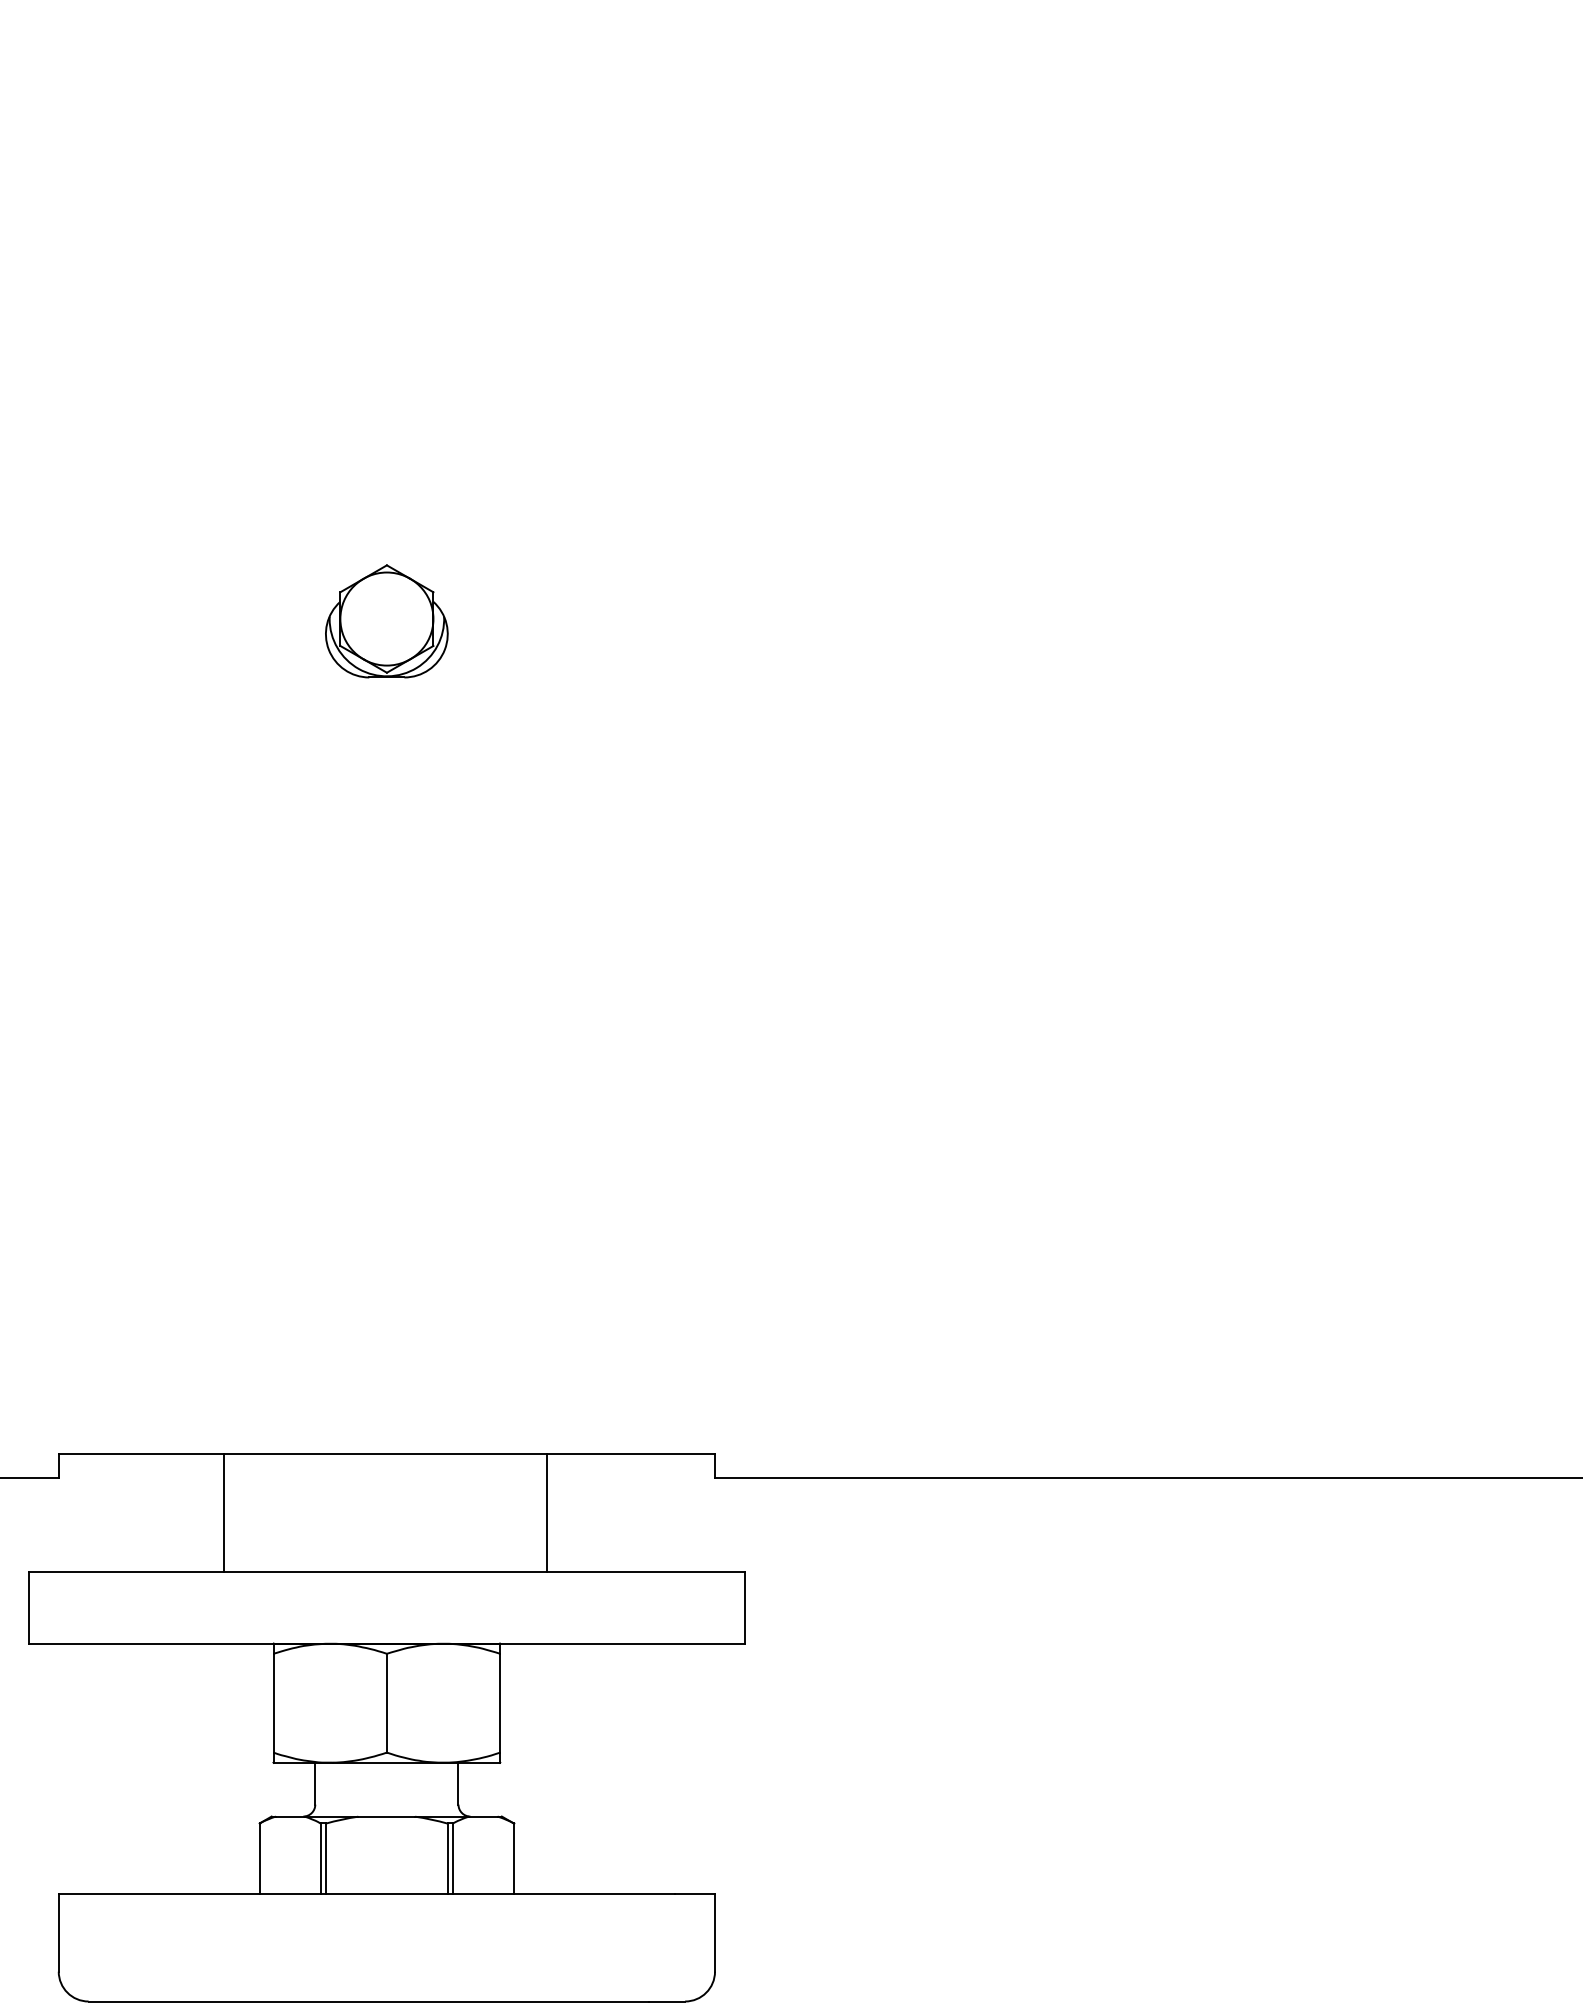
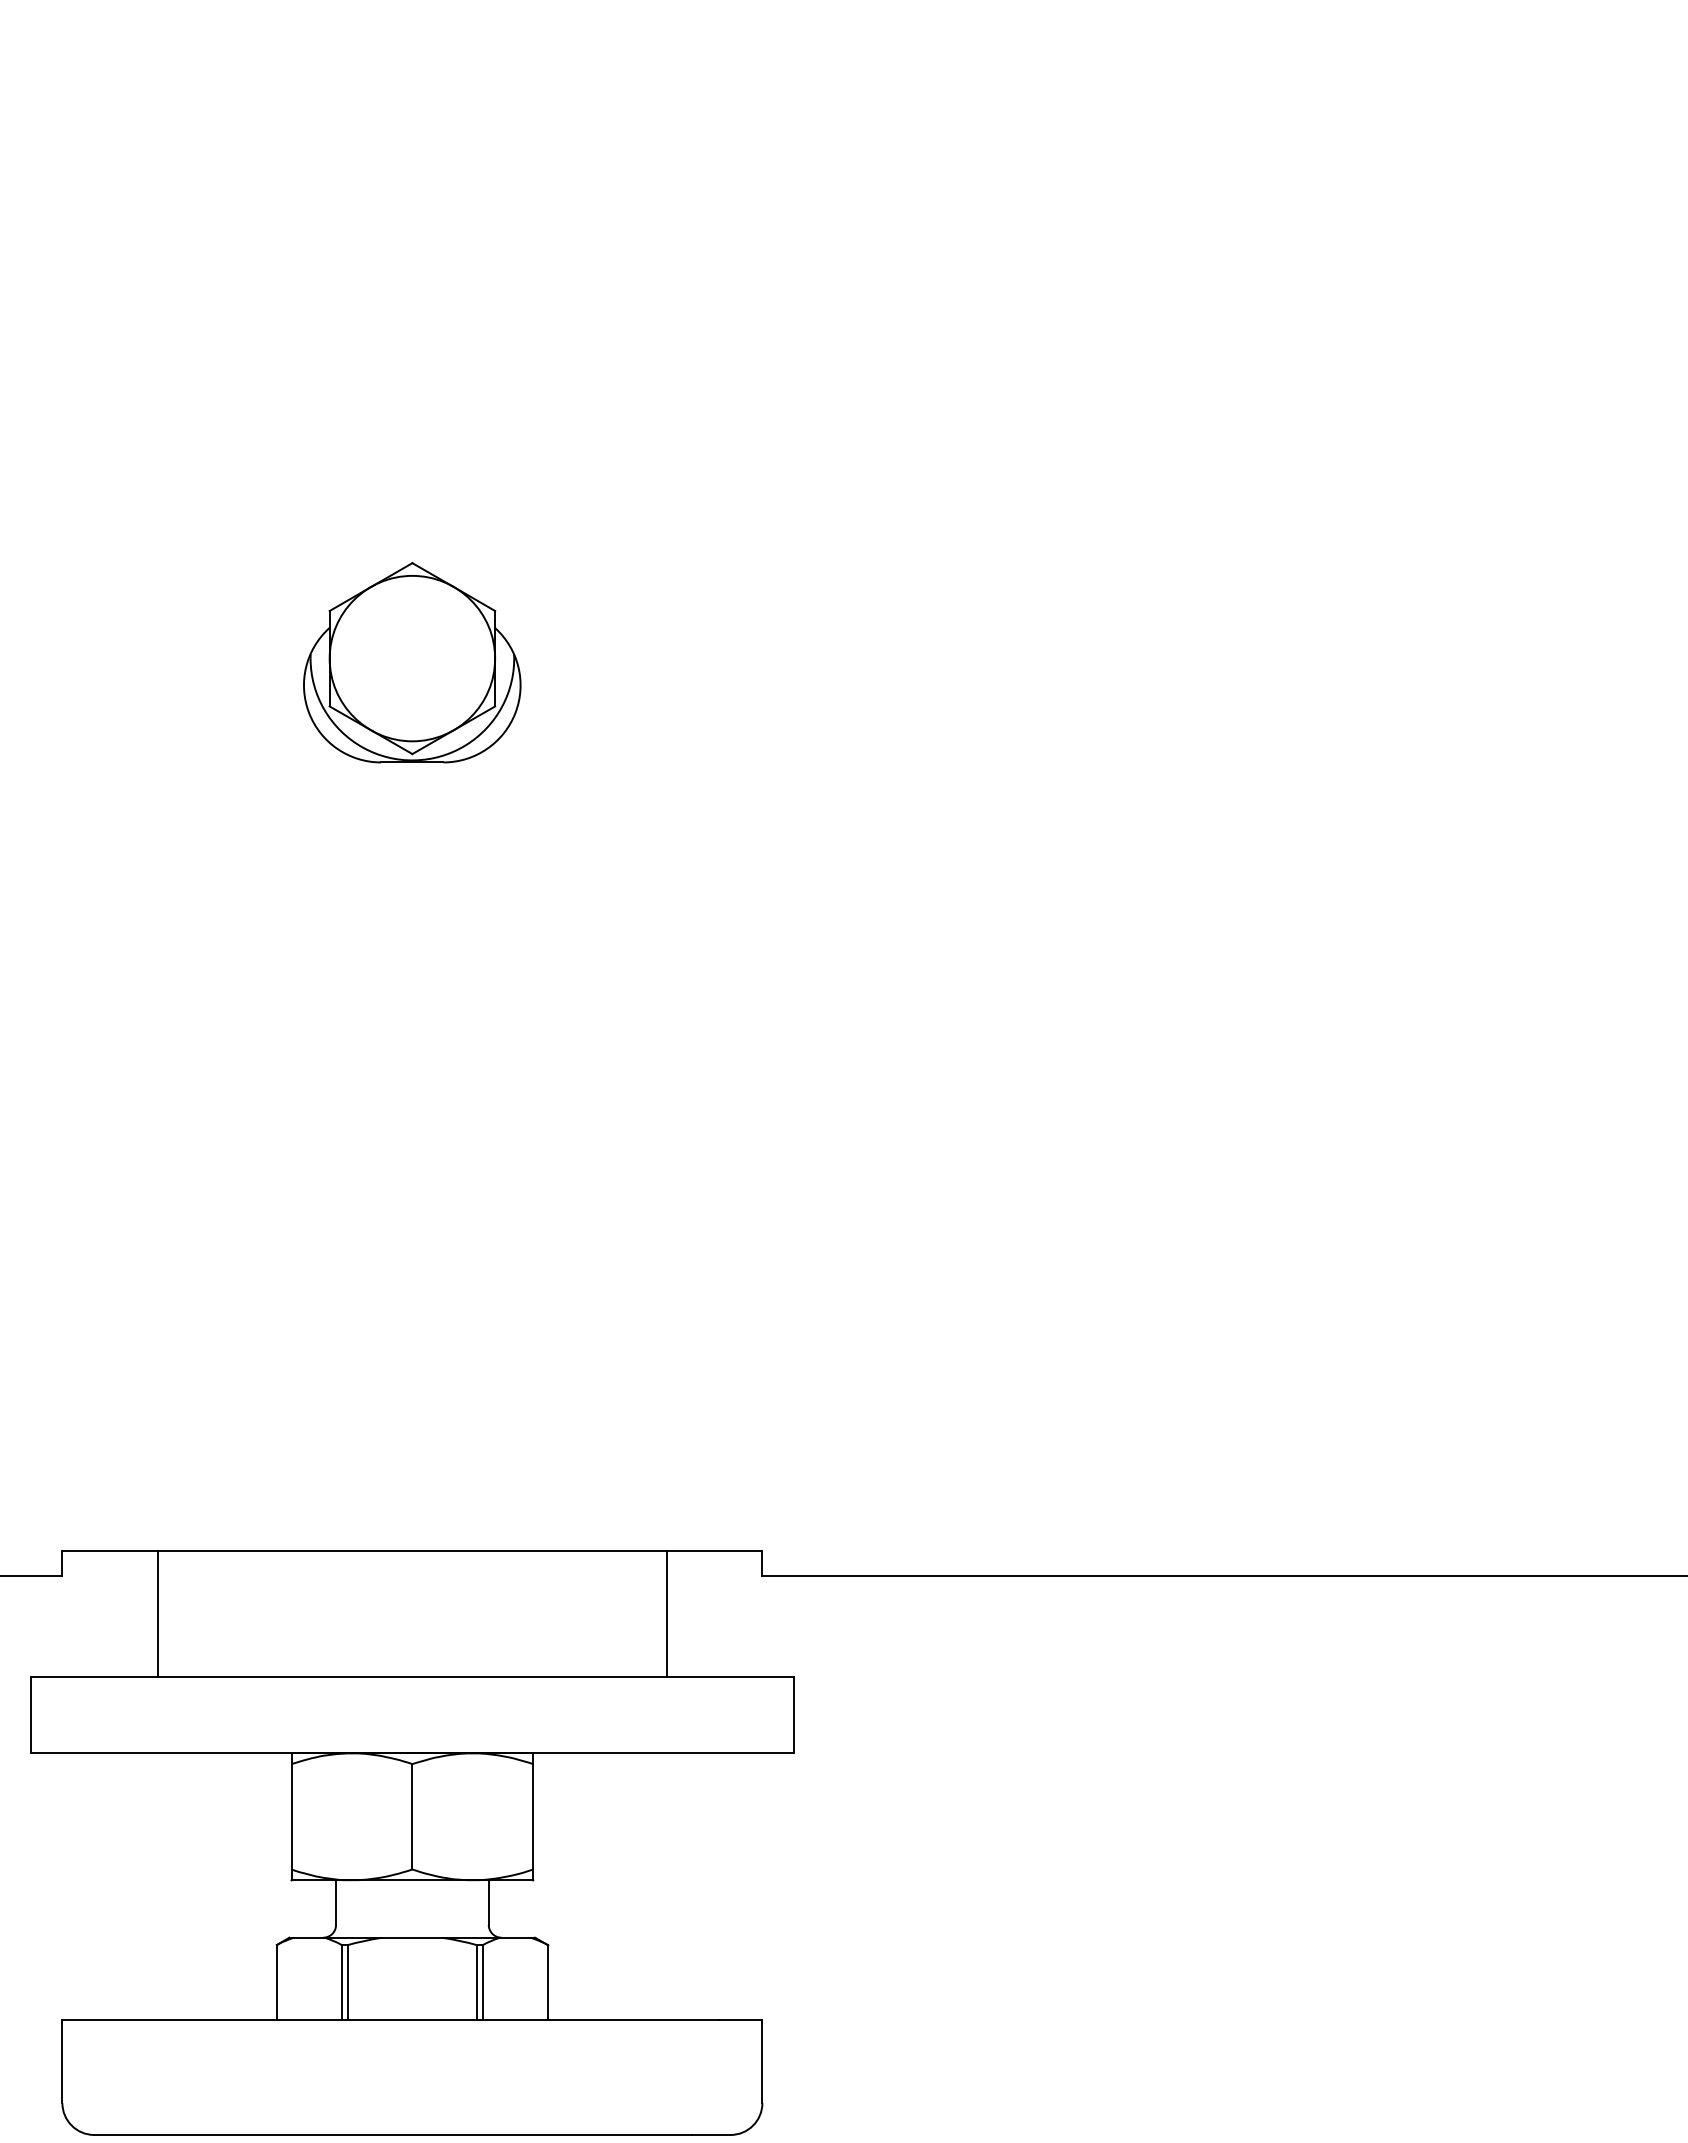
part: (386, 621) -> (412, 662), size x1.67
line: (223, 1512) -> (157, 1613), moved
line: (546, 1512) -> (666, 1613), moved

